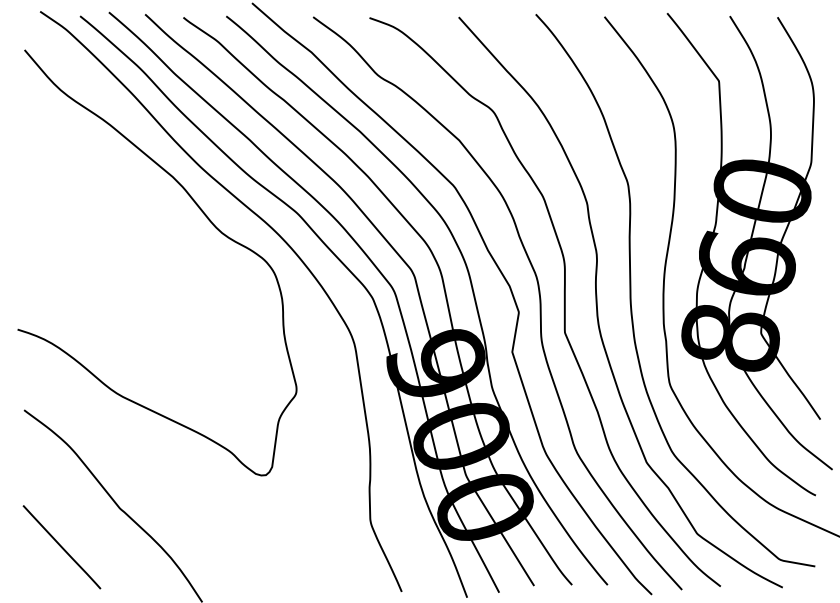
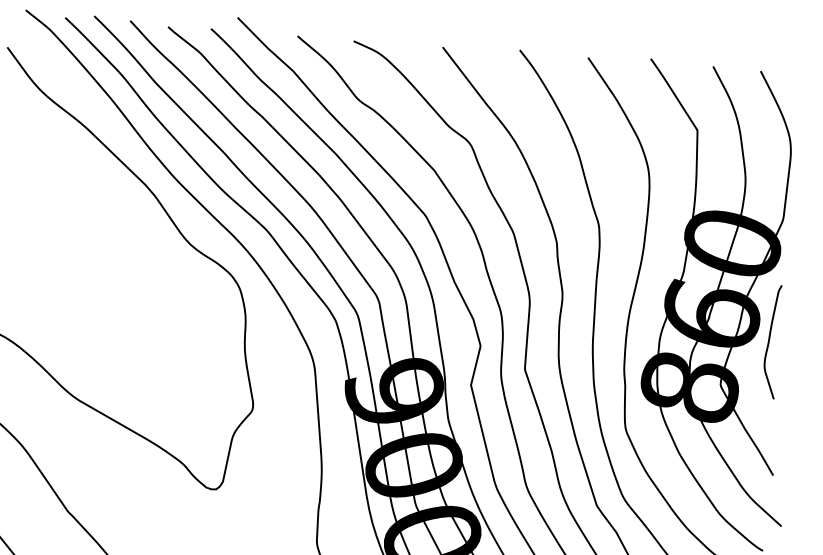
curve: (806, 286) -> (769, 341), added

